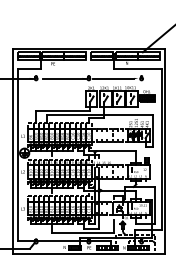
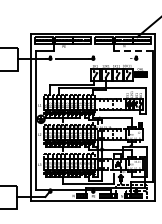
line: (137, 68) -> (132, 50), solid -> dashed
line: (113, 78) -> (113, 58), removed

